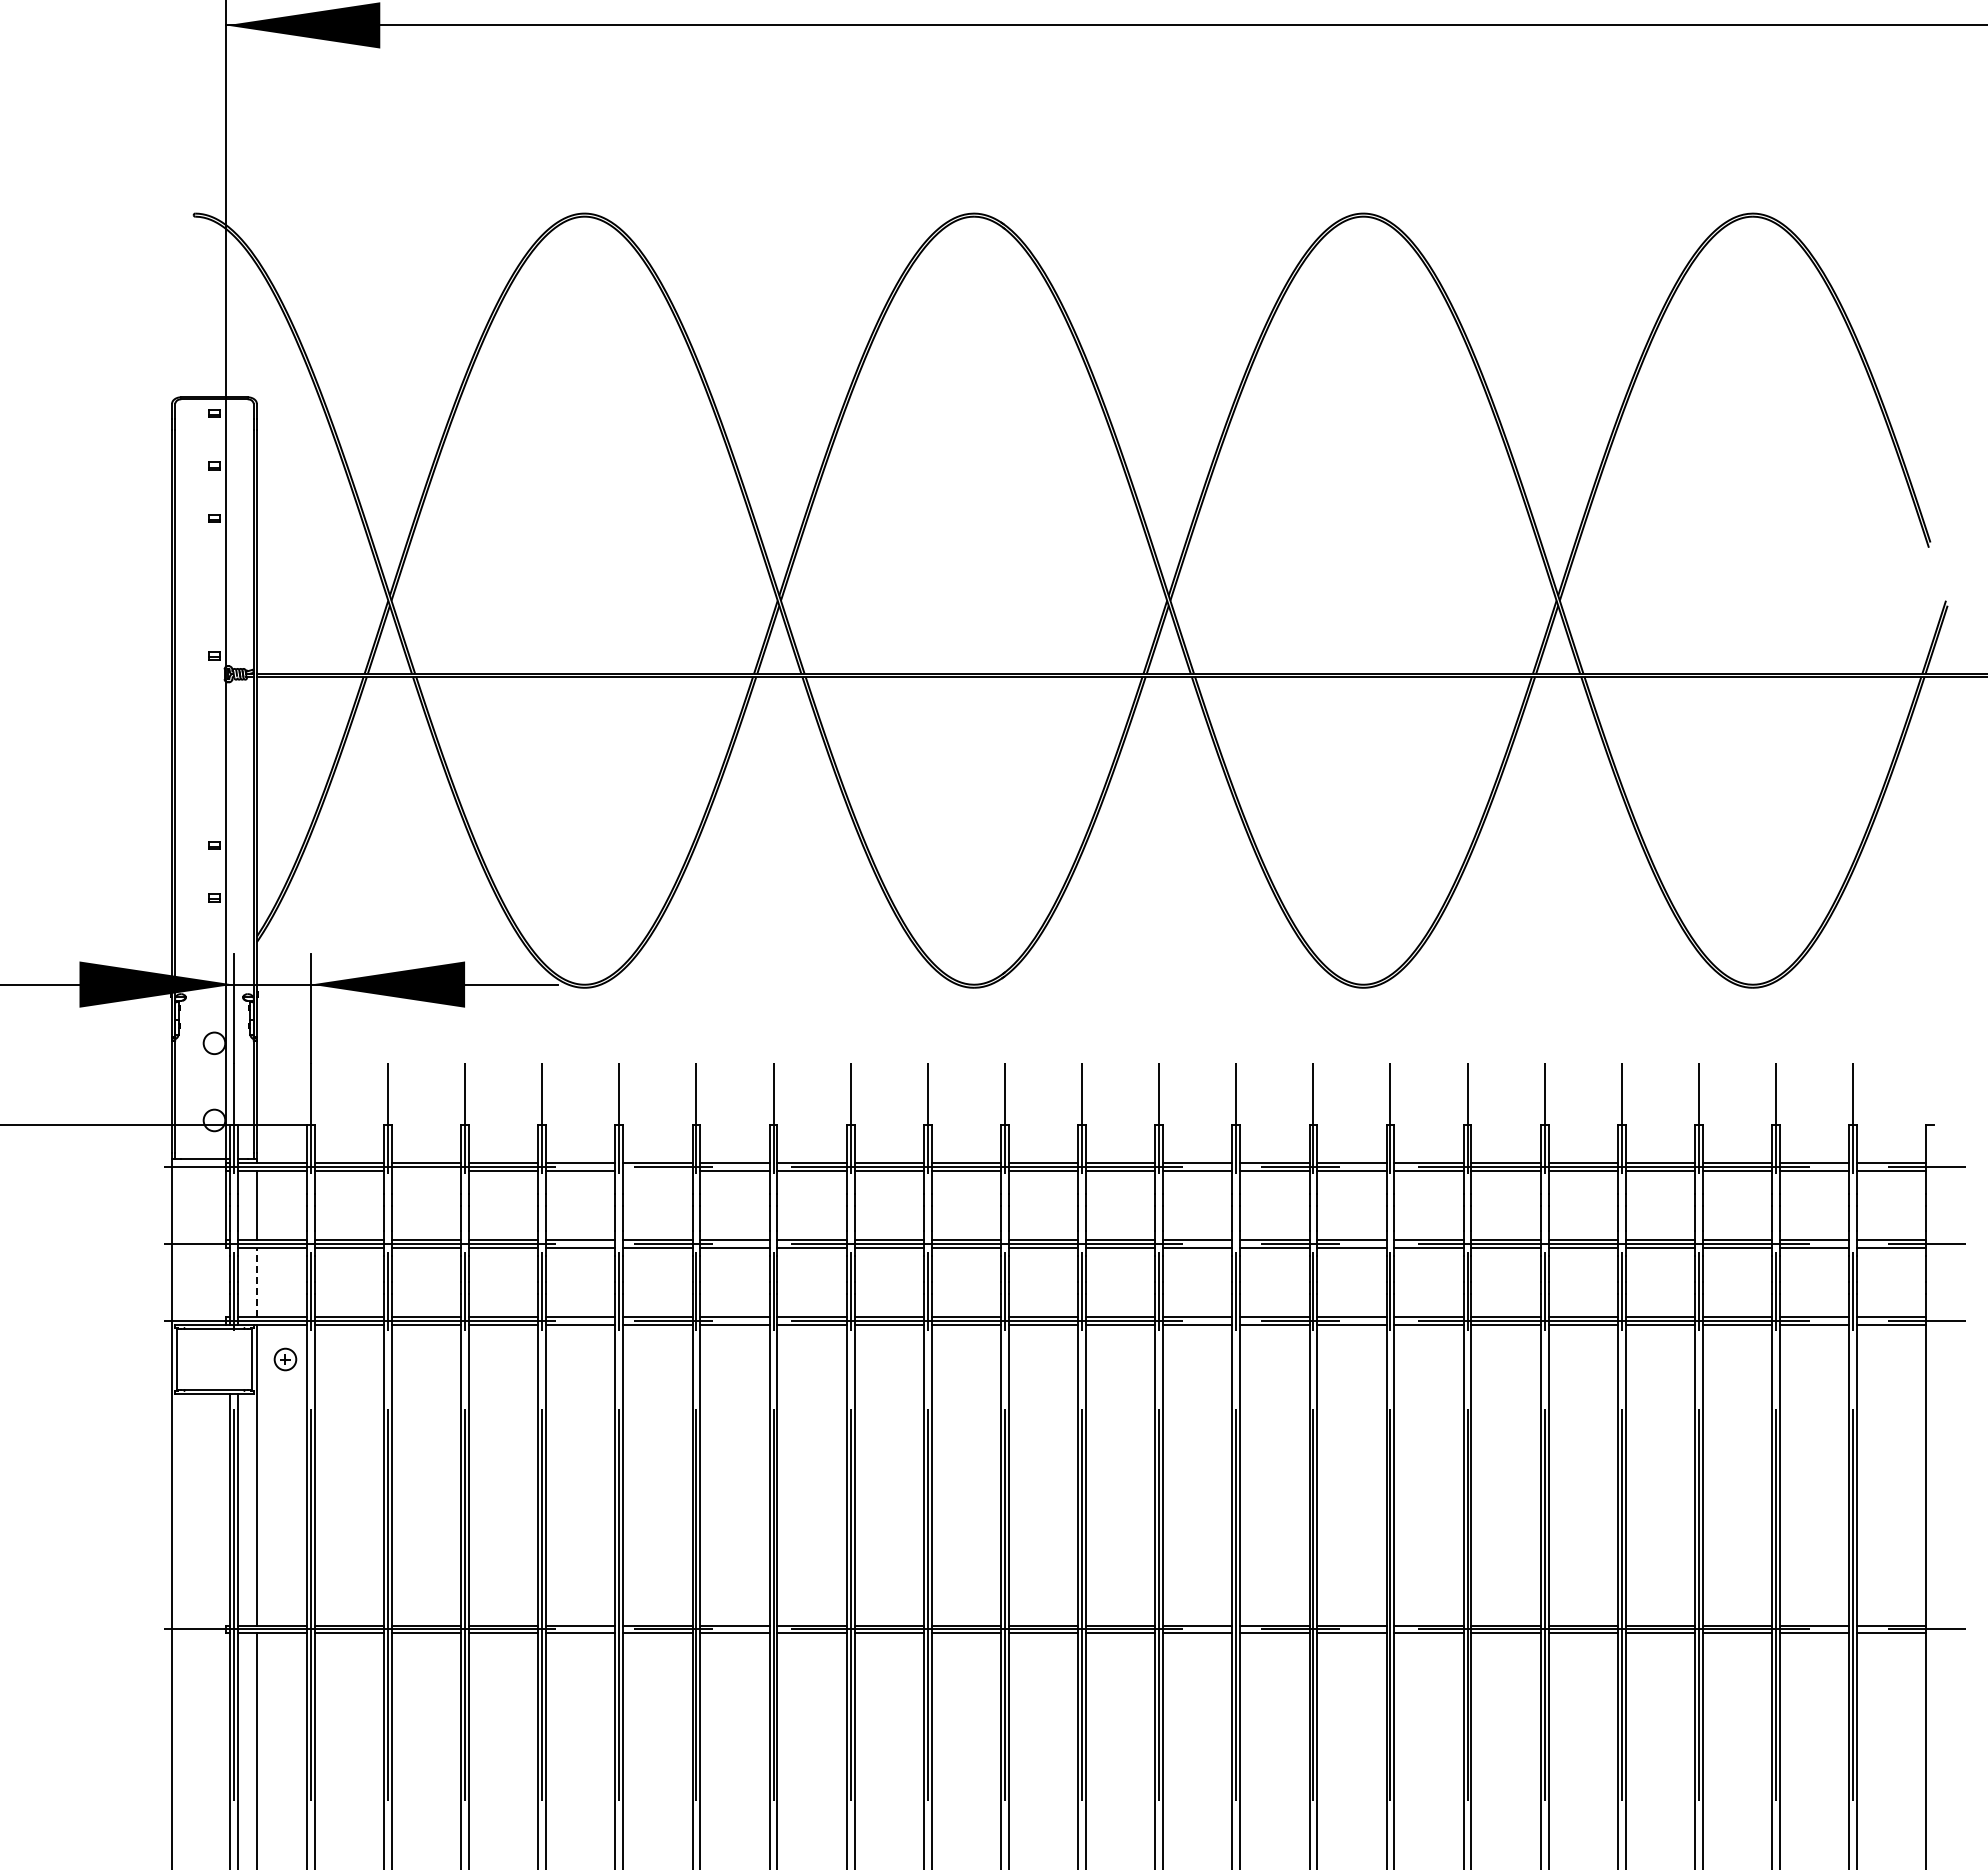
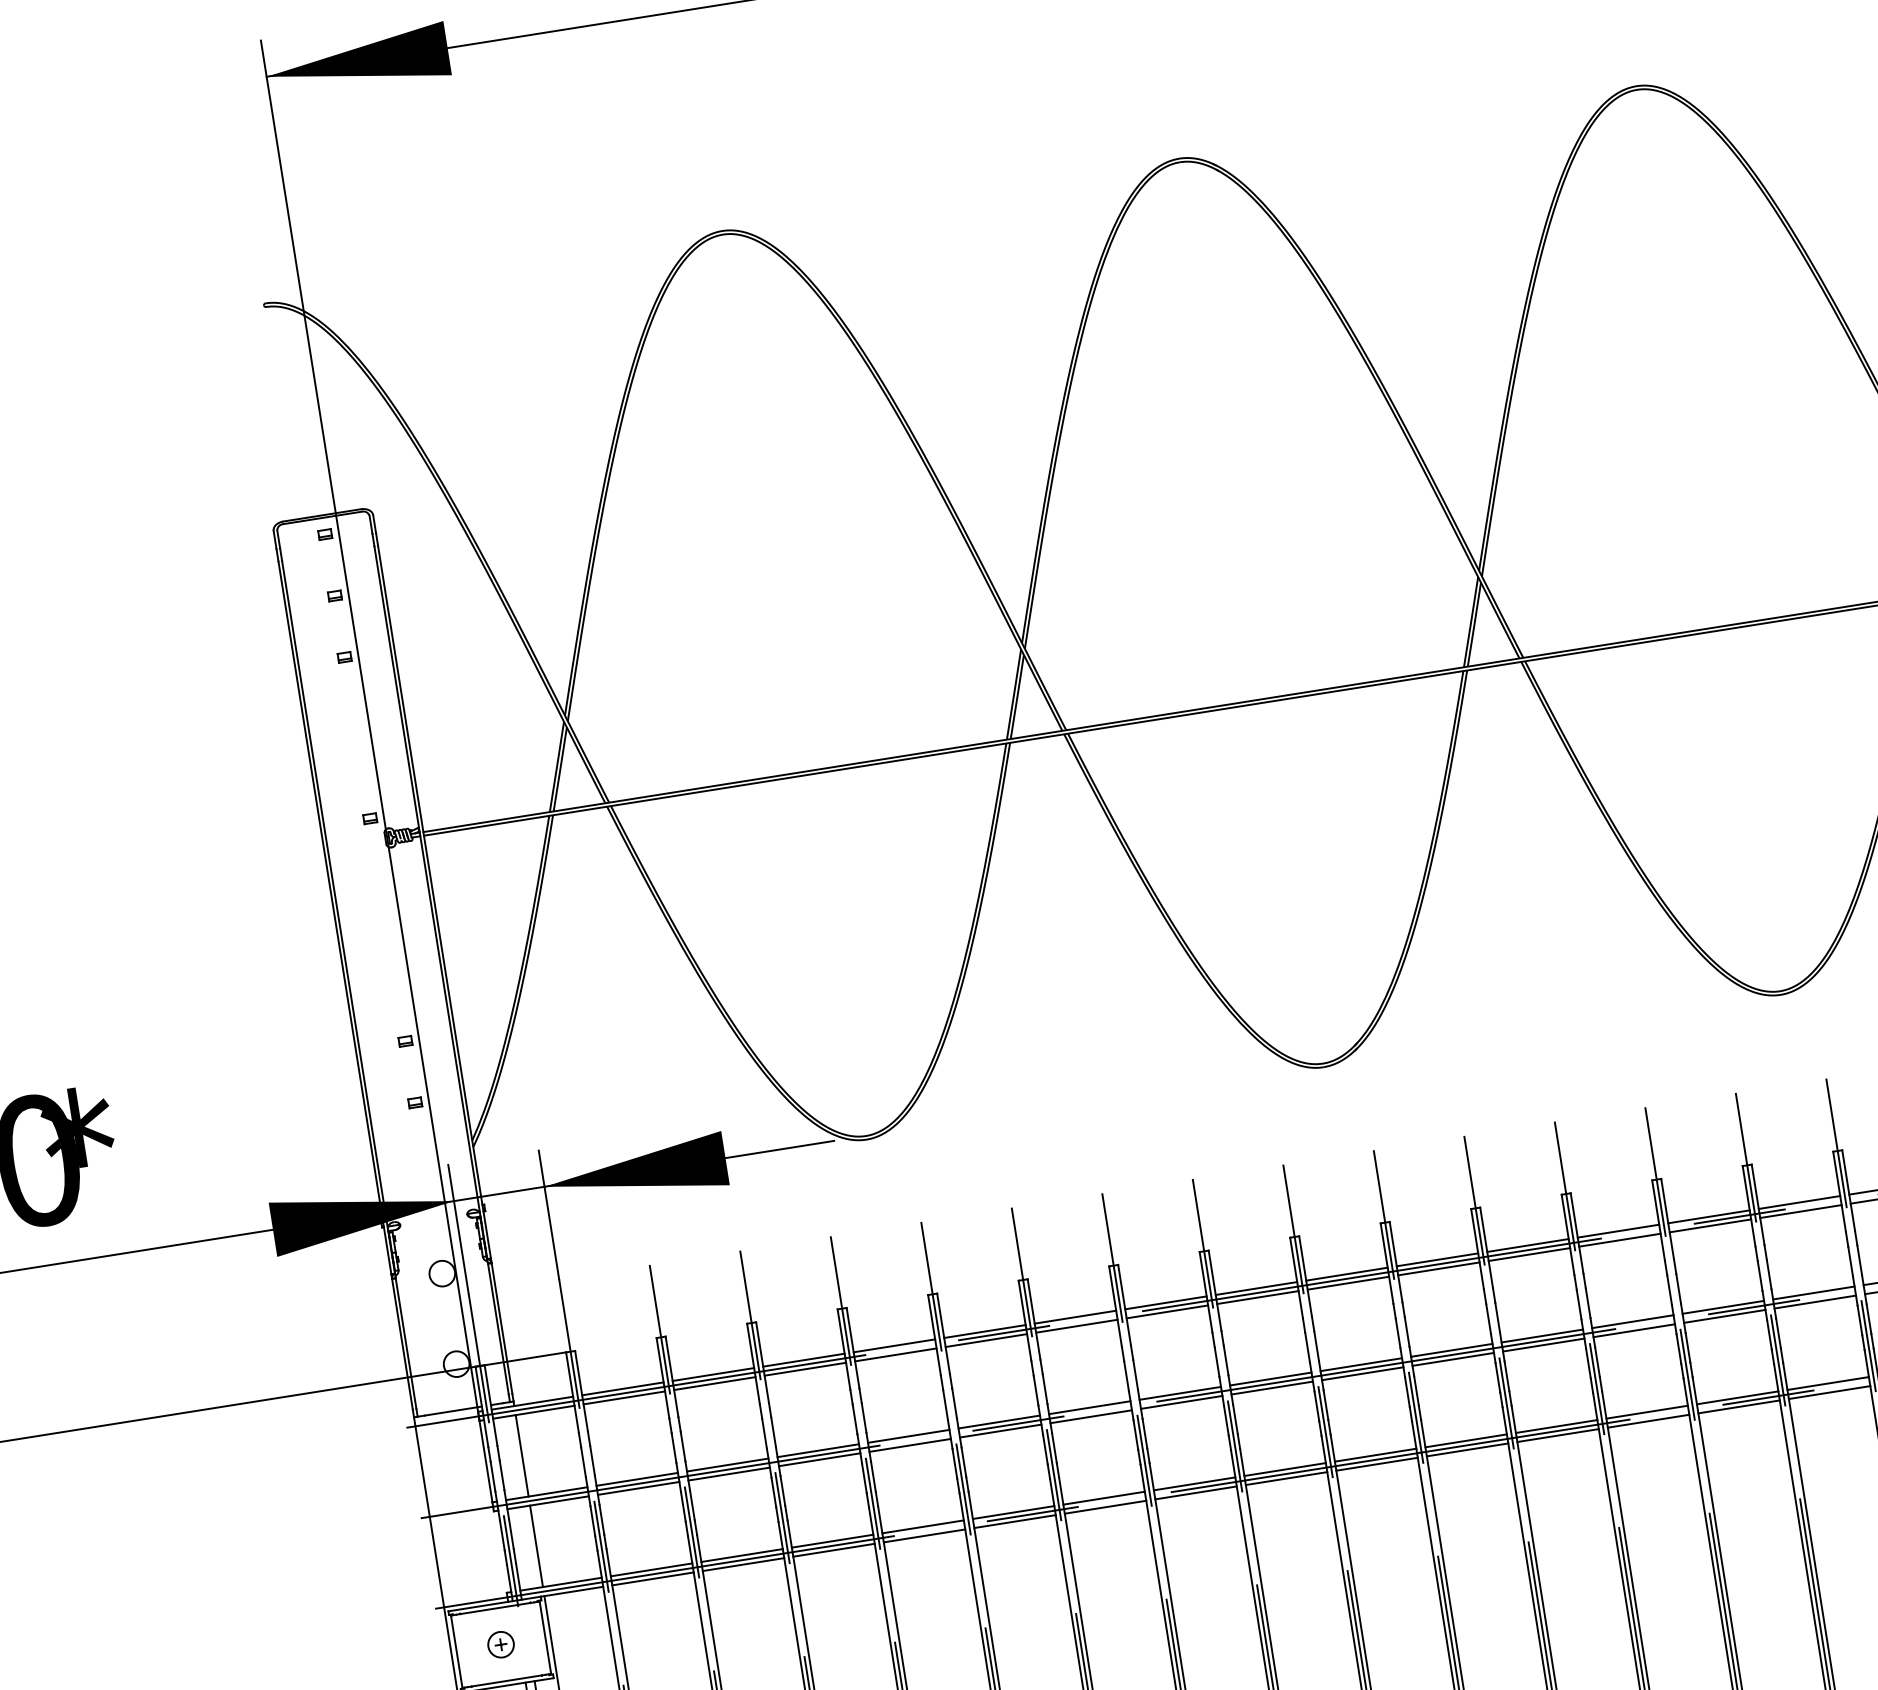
line: (426, 1170) -> (714, 1383), added
line: (657, 1170) -> (985, 1340), added
line: (256, 1282) -> (536, 1546), dashed -> solid
part: (285, 1359) -> (501, 1644), moved

